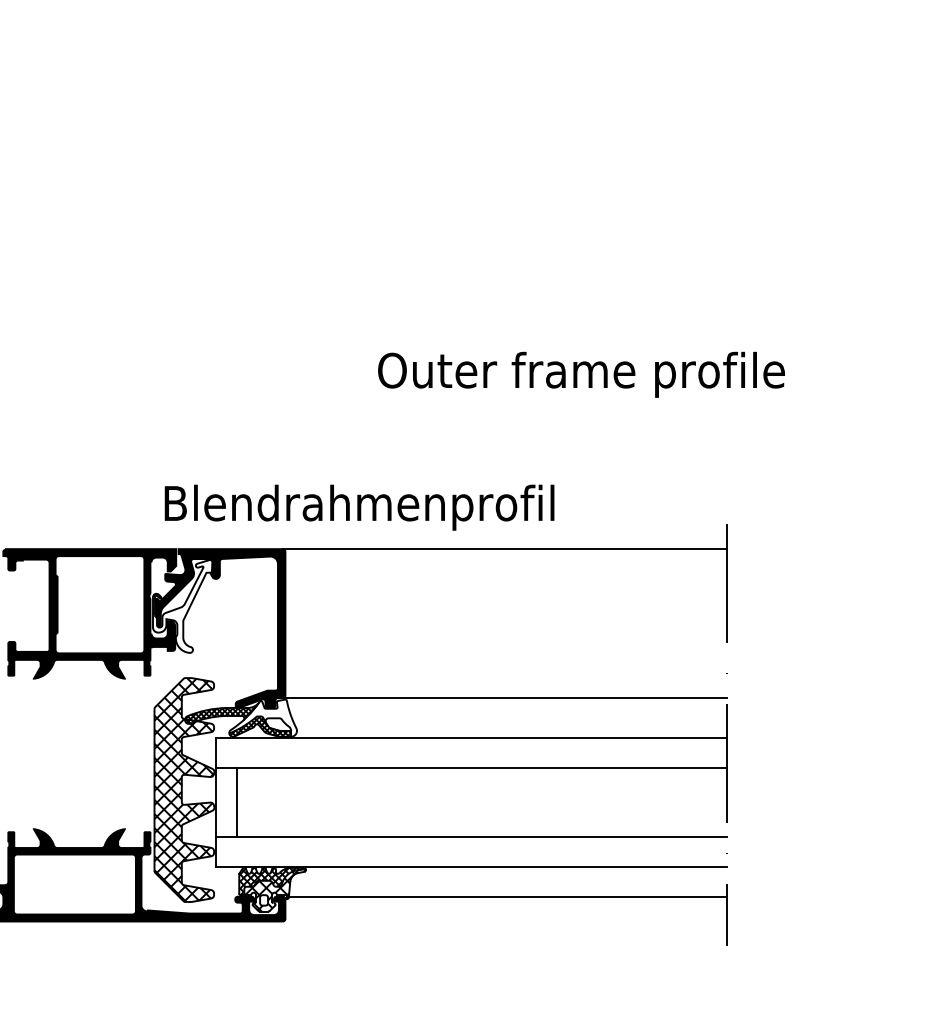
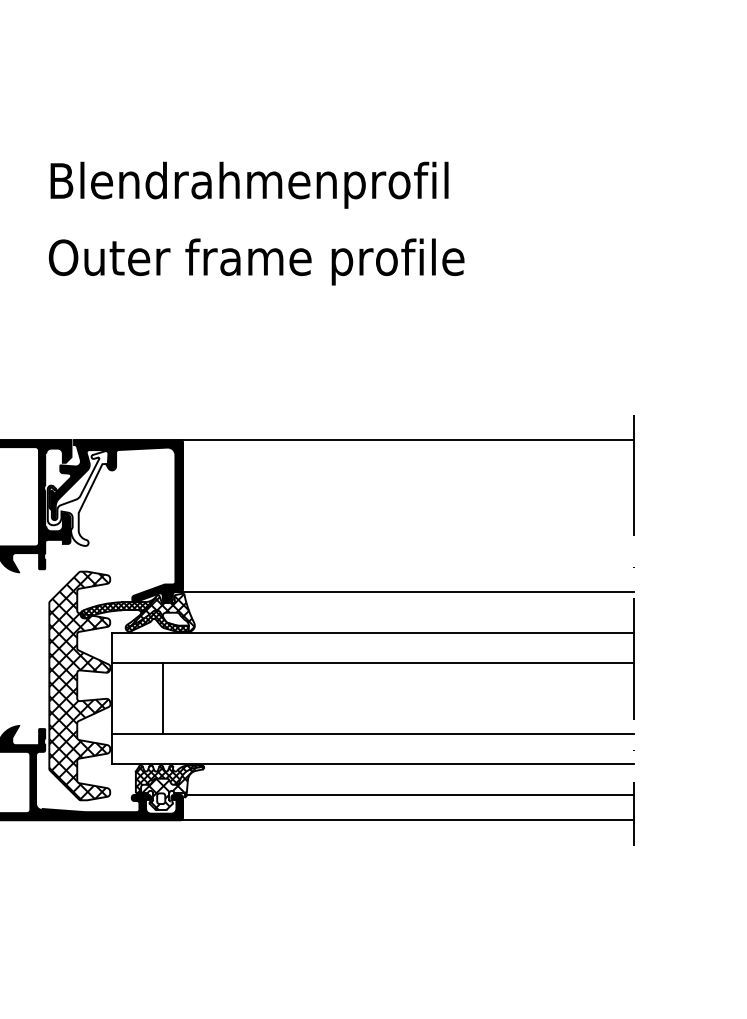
text: (581, 374) -> (256, 261), moved
text: (359, 507) -> (249, 185), moved
hatch: (263, 717) -> (160, 611), added
line: (236, 802) -> (162, 698), moved
line: (504, 921) -> (406, 820), added

